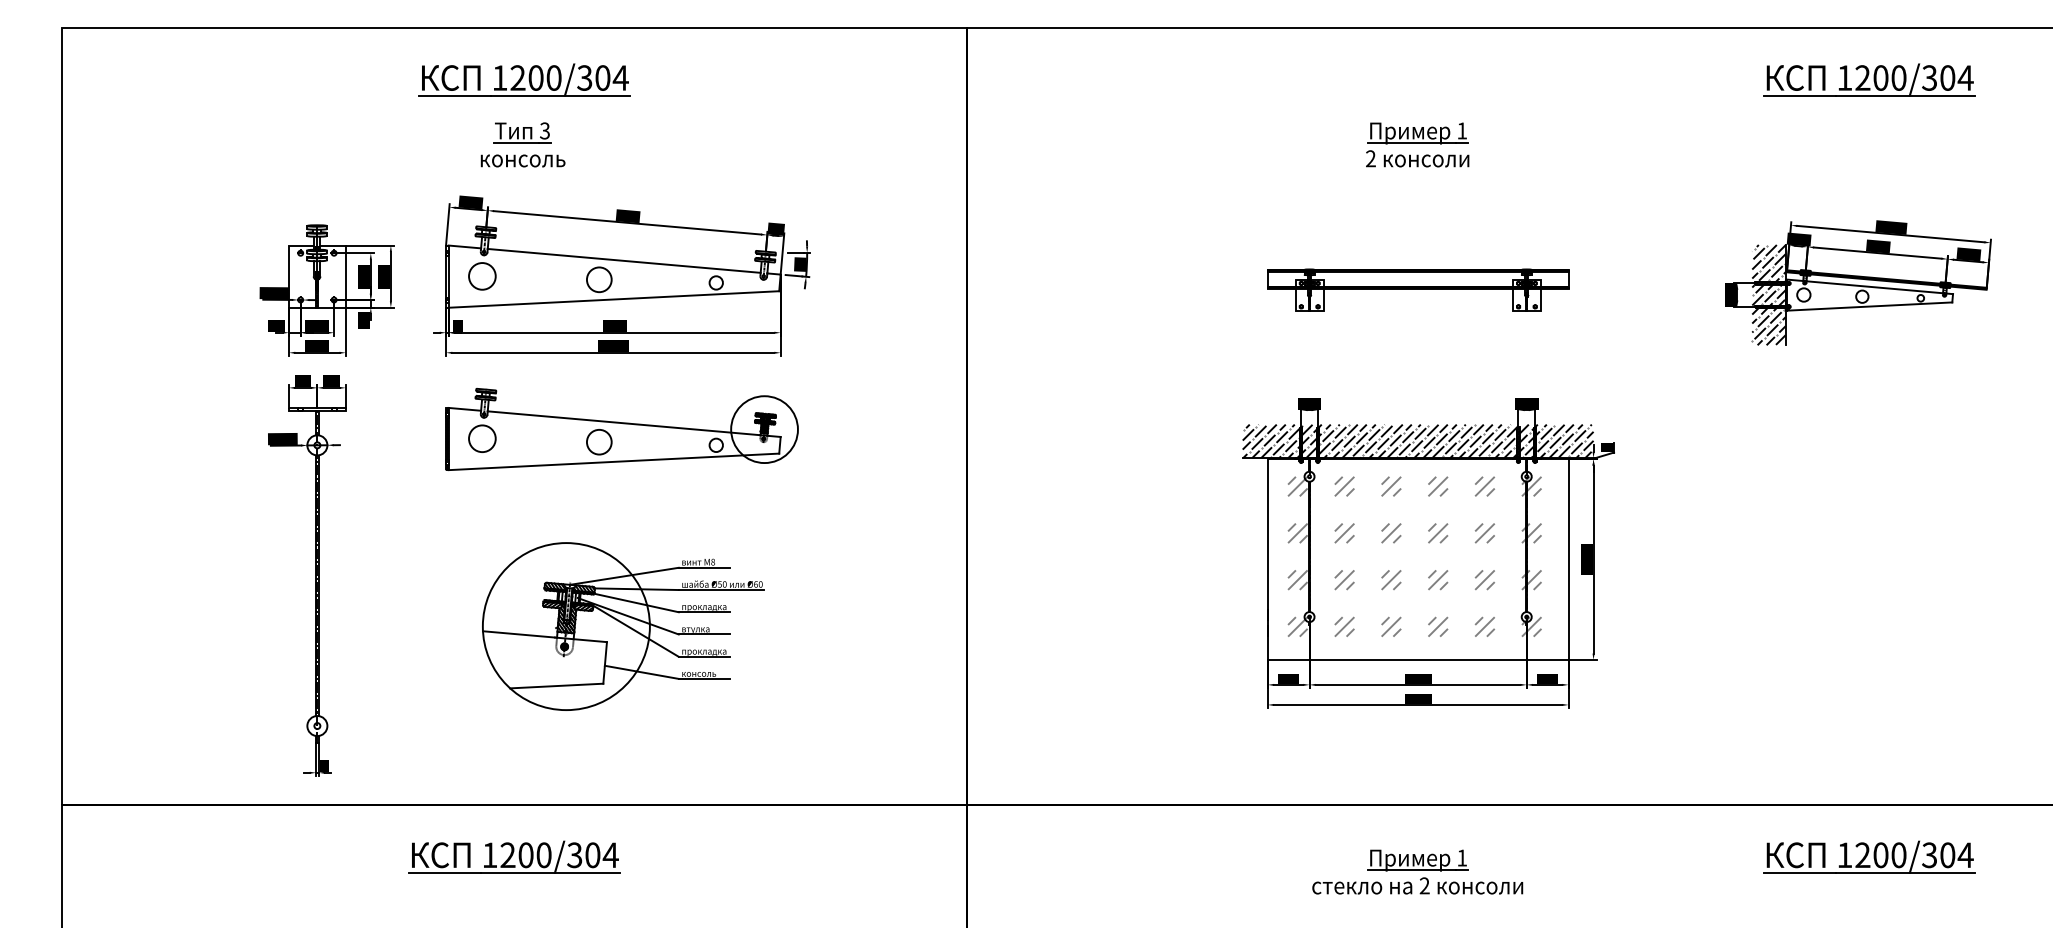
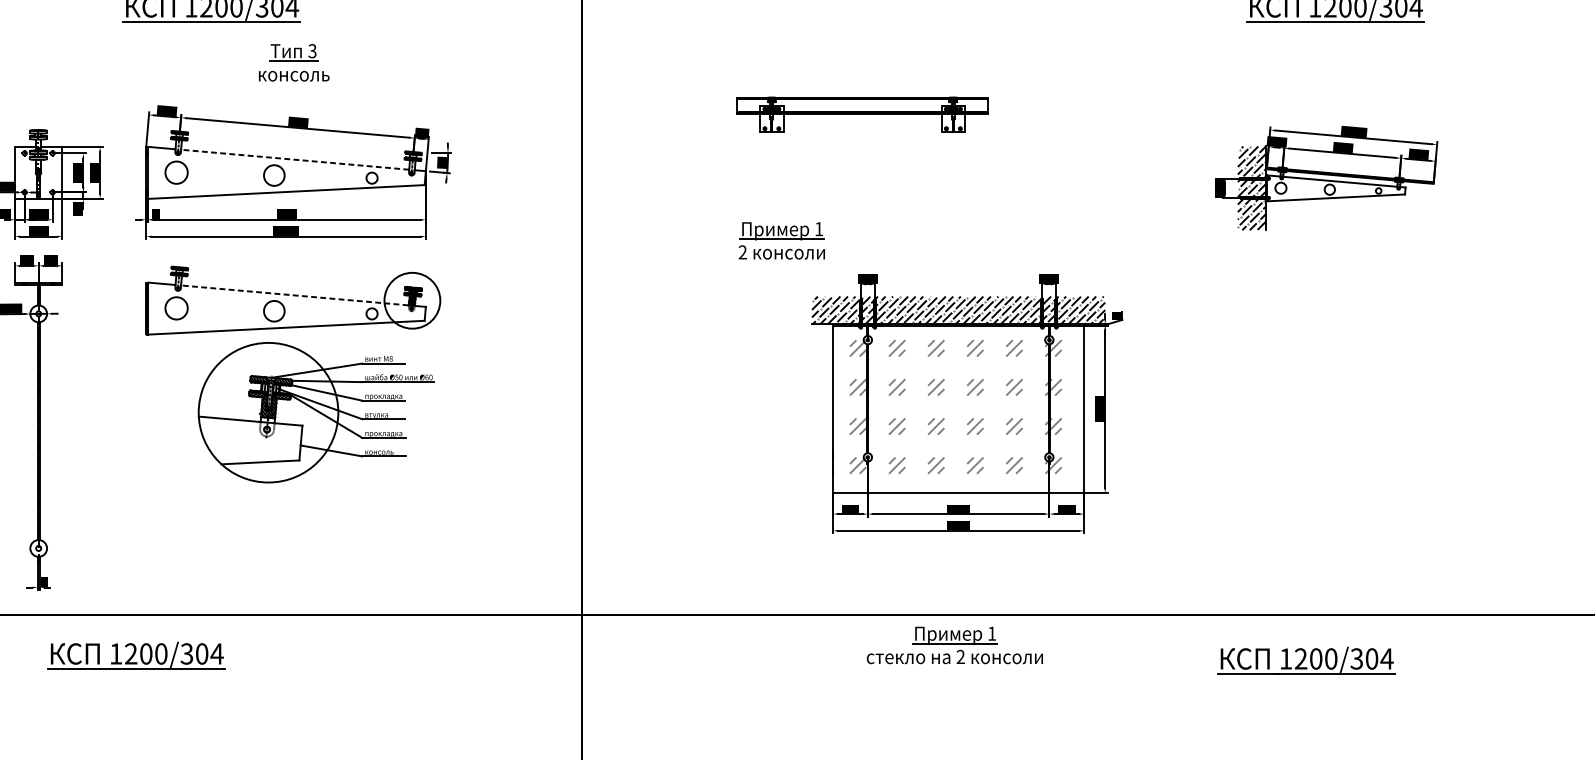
part: (522, 144) -> (293, 62), moved
part: (1417, 144) -> (781, 240), moved
line: (624, 260) -> (295, 159), solid -> dashed
part: (1418, 289) -> (862, 114), moved
line: (623, 423) -> (294, 295), solid -> dashed
part: (623, 626) -> (316, 412), moved
part: (514, 856) -> (136, 654), moved
part: (1869, 856) -> (1306, 660), moved
part: (1417, 871) -> (954, 644), moved

